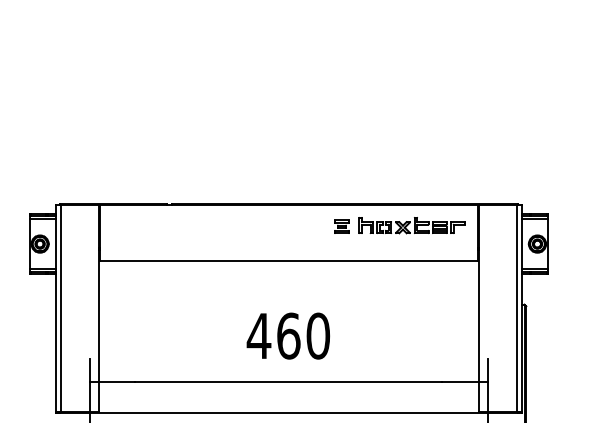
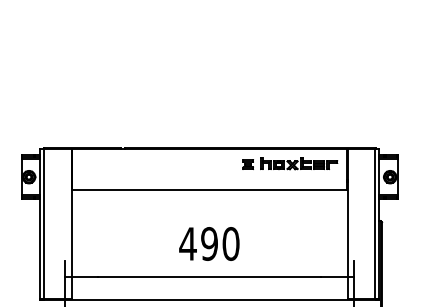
text: (288, 335) -> (209, 243), 460 -> 490

